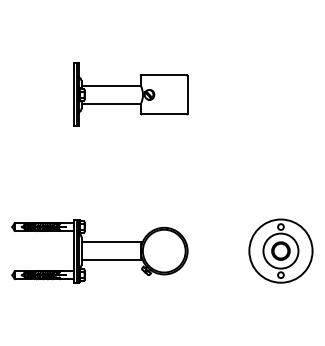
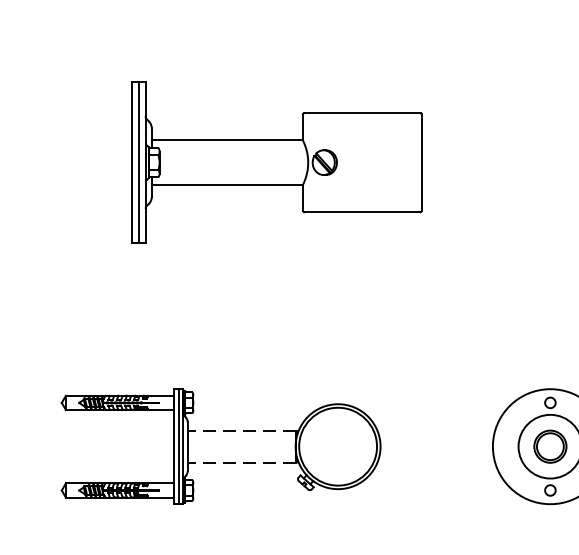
part: (130, 94) -> (276, 161), size x1.4
line: (111, 242) -> (242, 431), solid -> dashed
line: (111, 259) -> (242, 461), solid -> dashed

